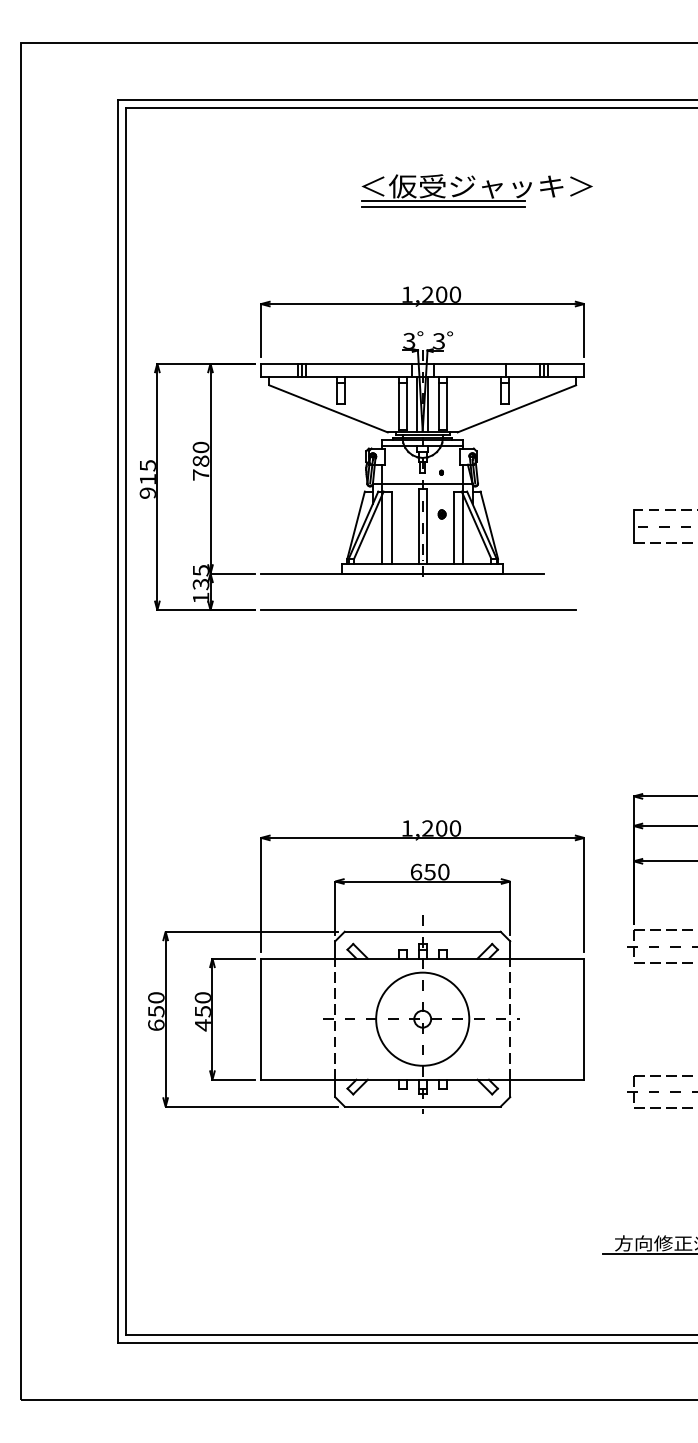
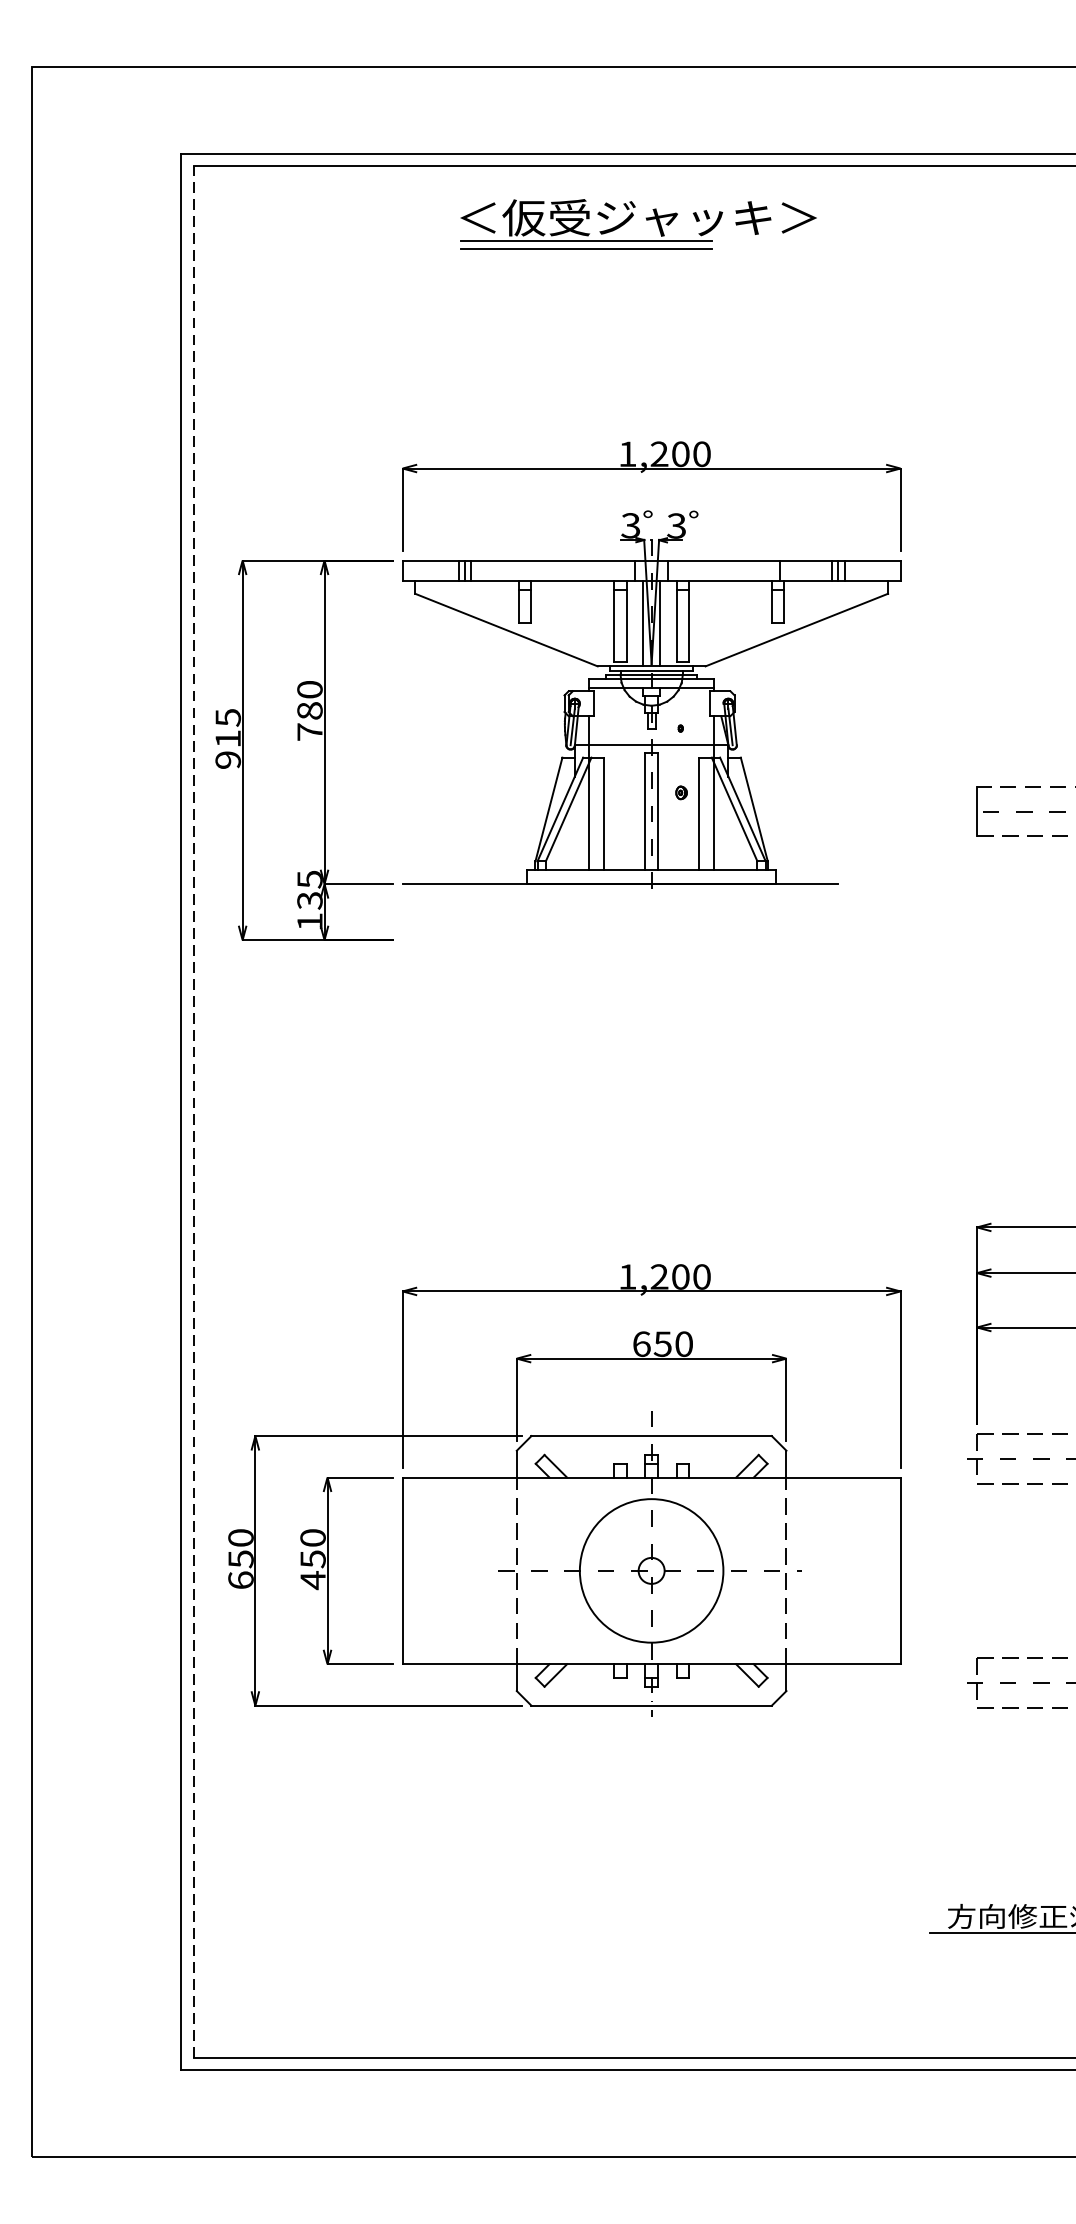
part: (476, 190) -> (637, 224), moved
line: (418, 610) -> (645, 940), removed
line: (125, 721) -> (193, 1112), solid -> dashed

